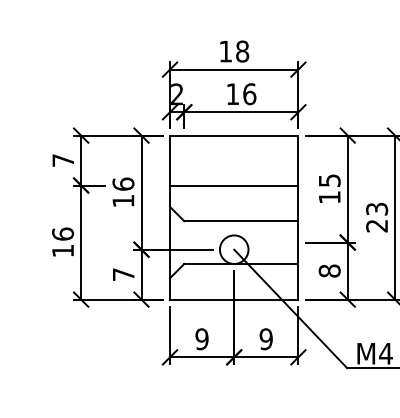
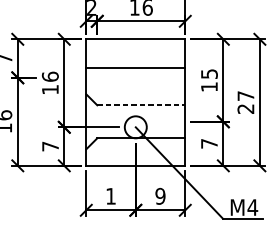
line: (234, 185) -> (136, 67), moved
text: (377, 209) -> (246, 96), 23 -> 27
line: (241, 221) -> (141, 105), solid -> dashed
text: (329, 270) -> (209, 143), 8 -> 7
text: (201, 339) -> (110, 196), 9 -> 1

